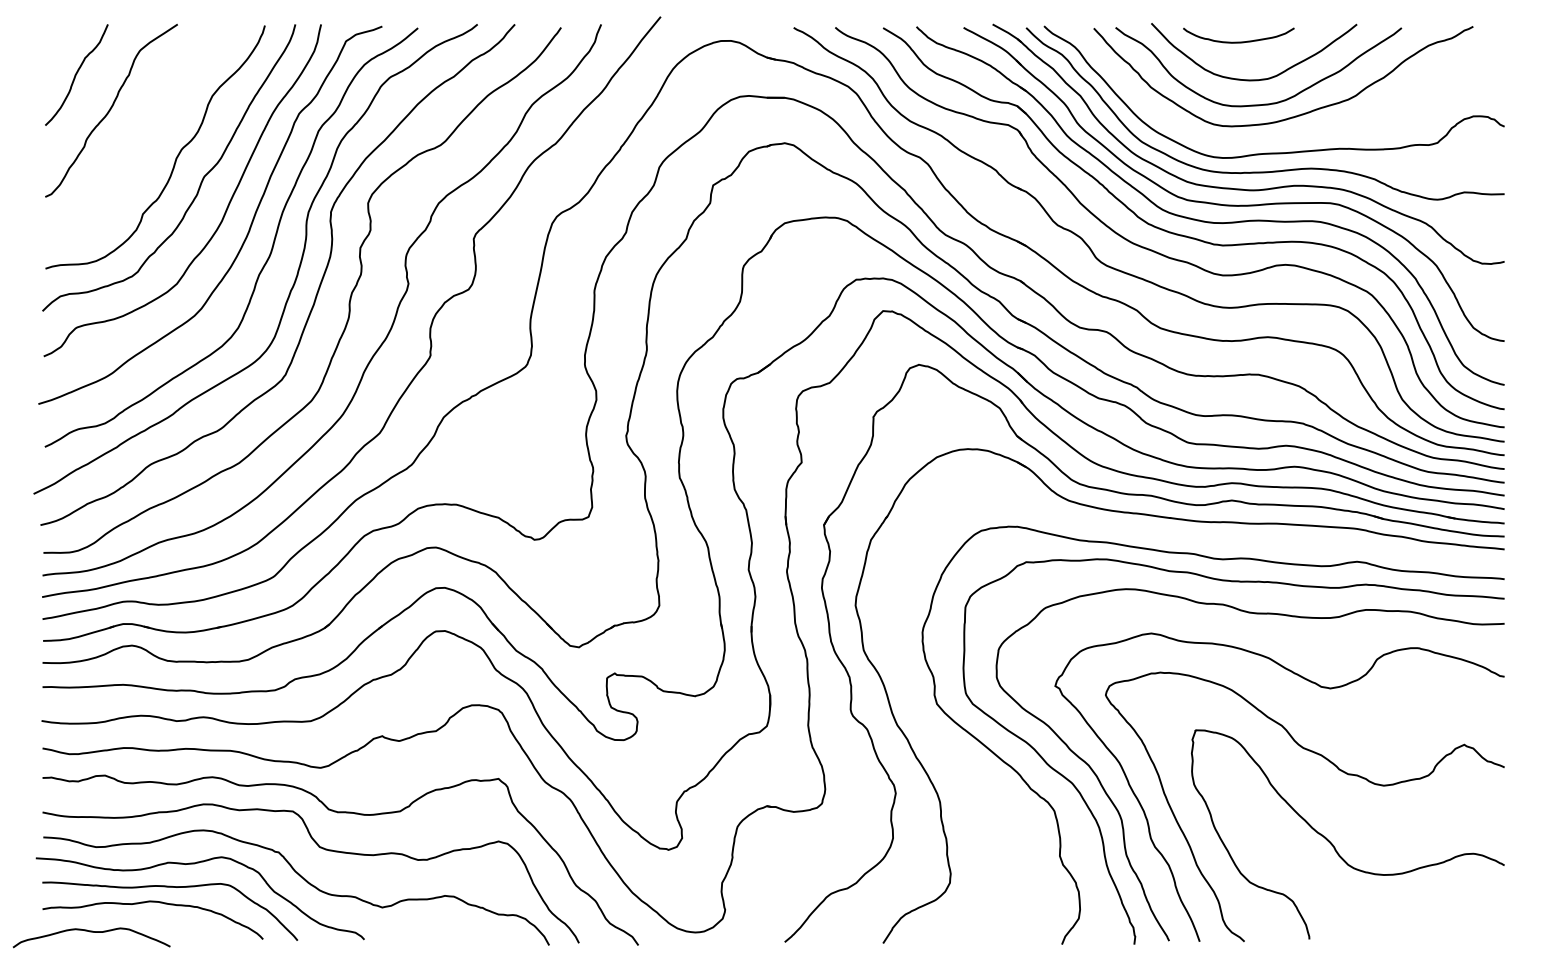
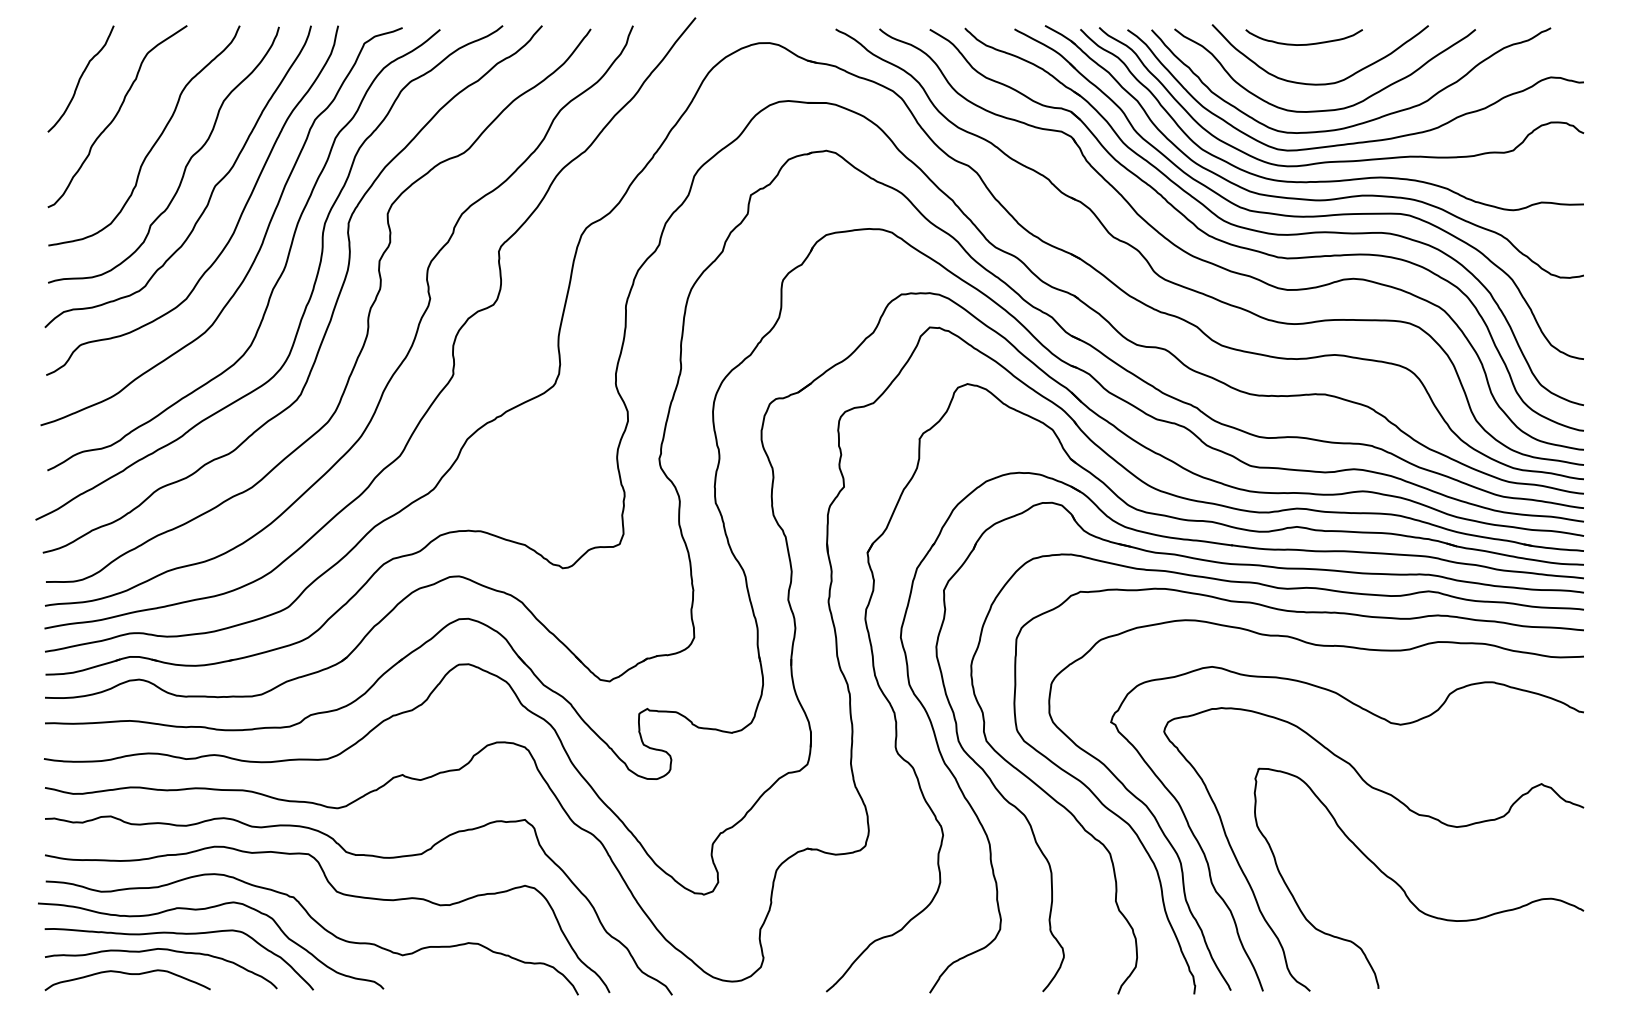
curve: (1290, 134) -> (1358, 141), added
curve: (146, 135) -> (154, 142), added
part: (1218, 541) -> (1282, 569), added
curve: (91, 932) -> (127, 974), moved

